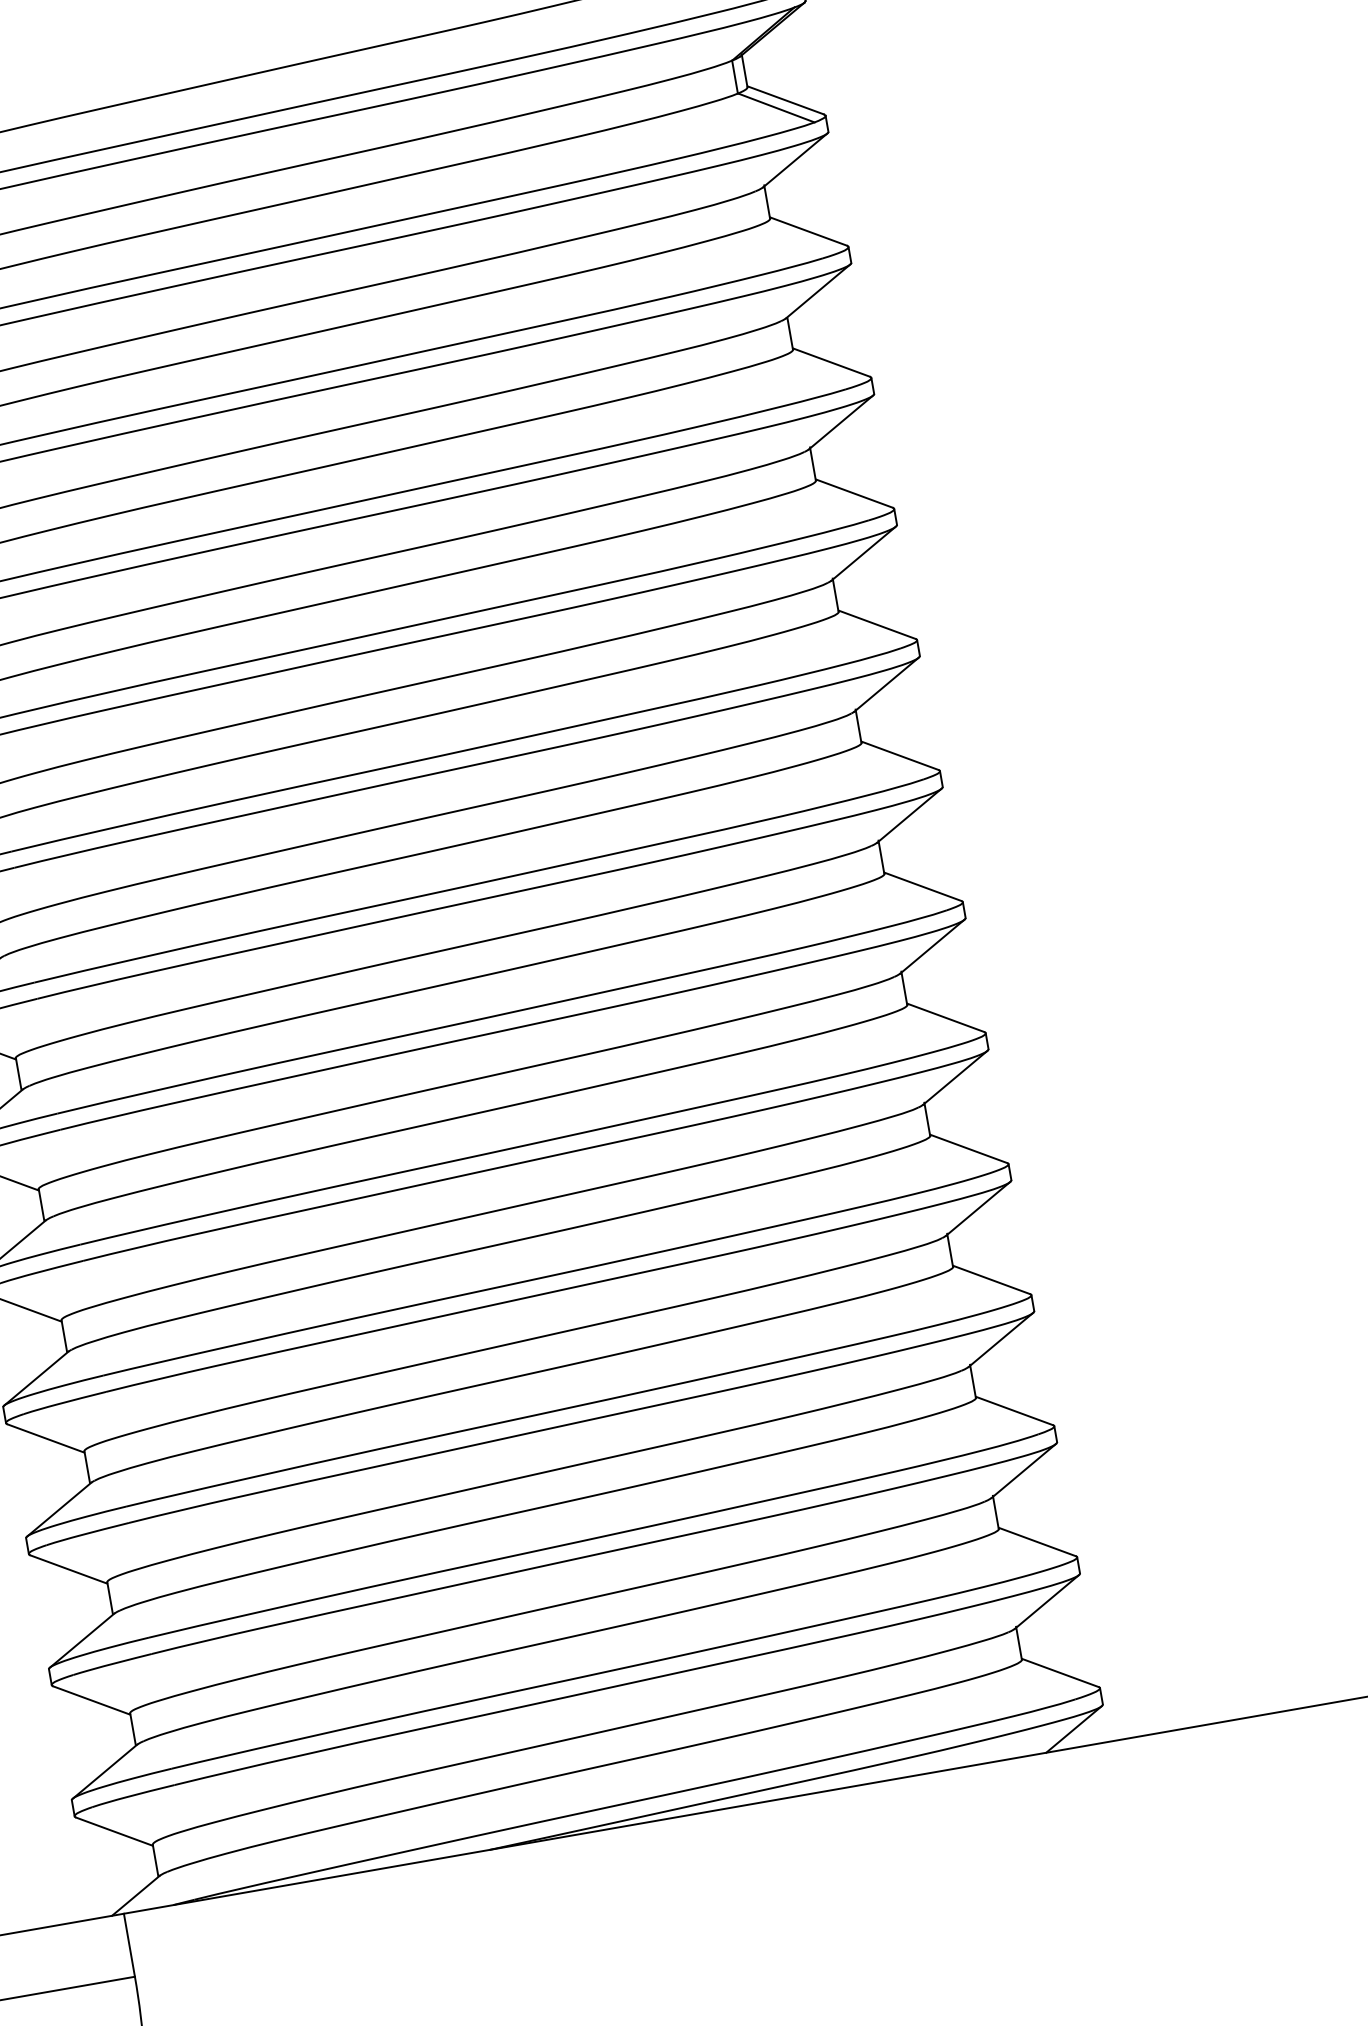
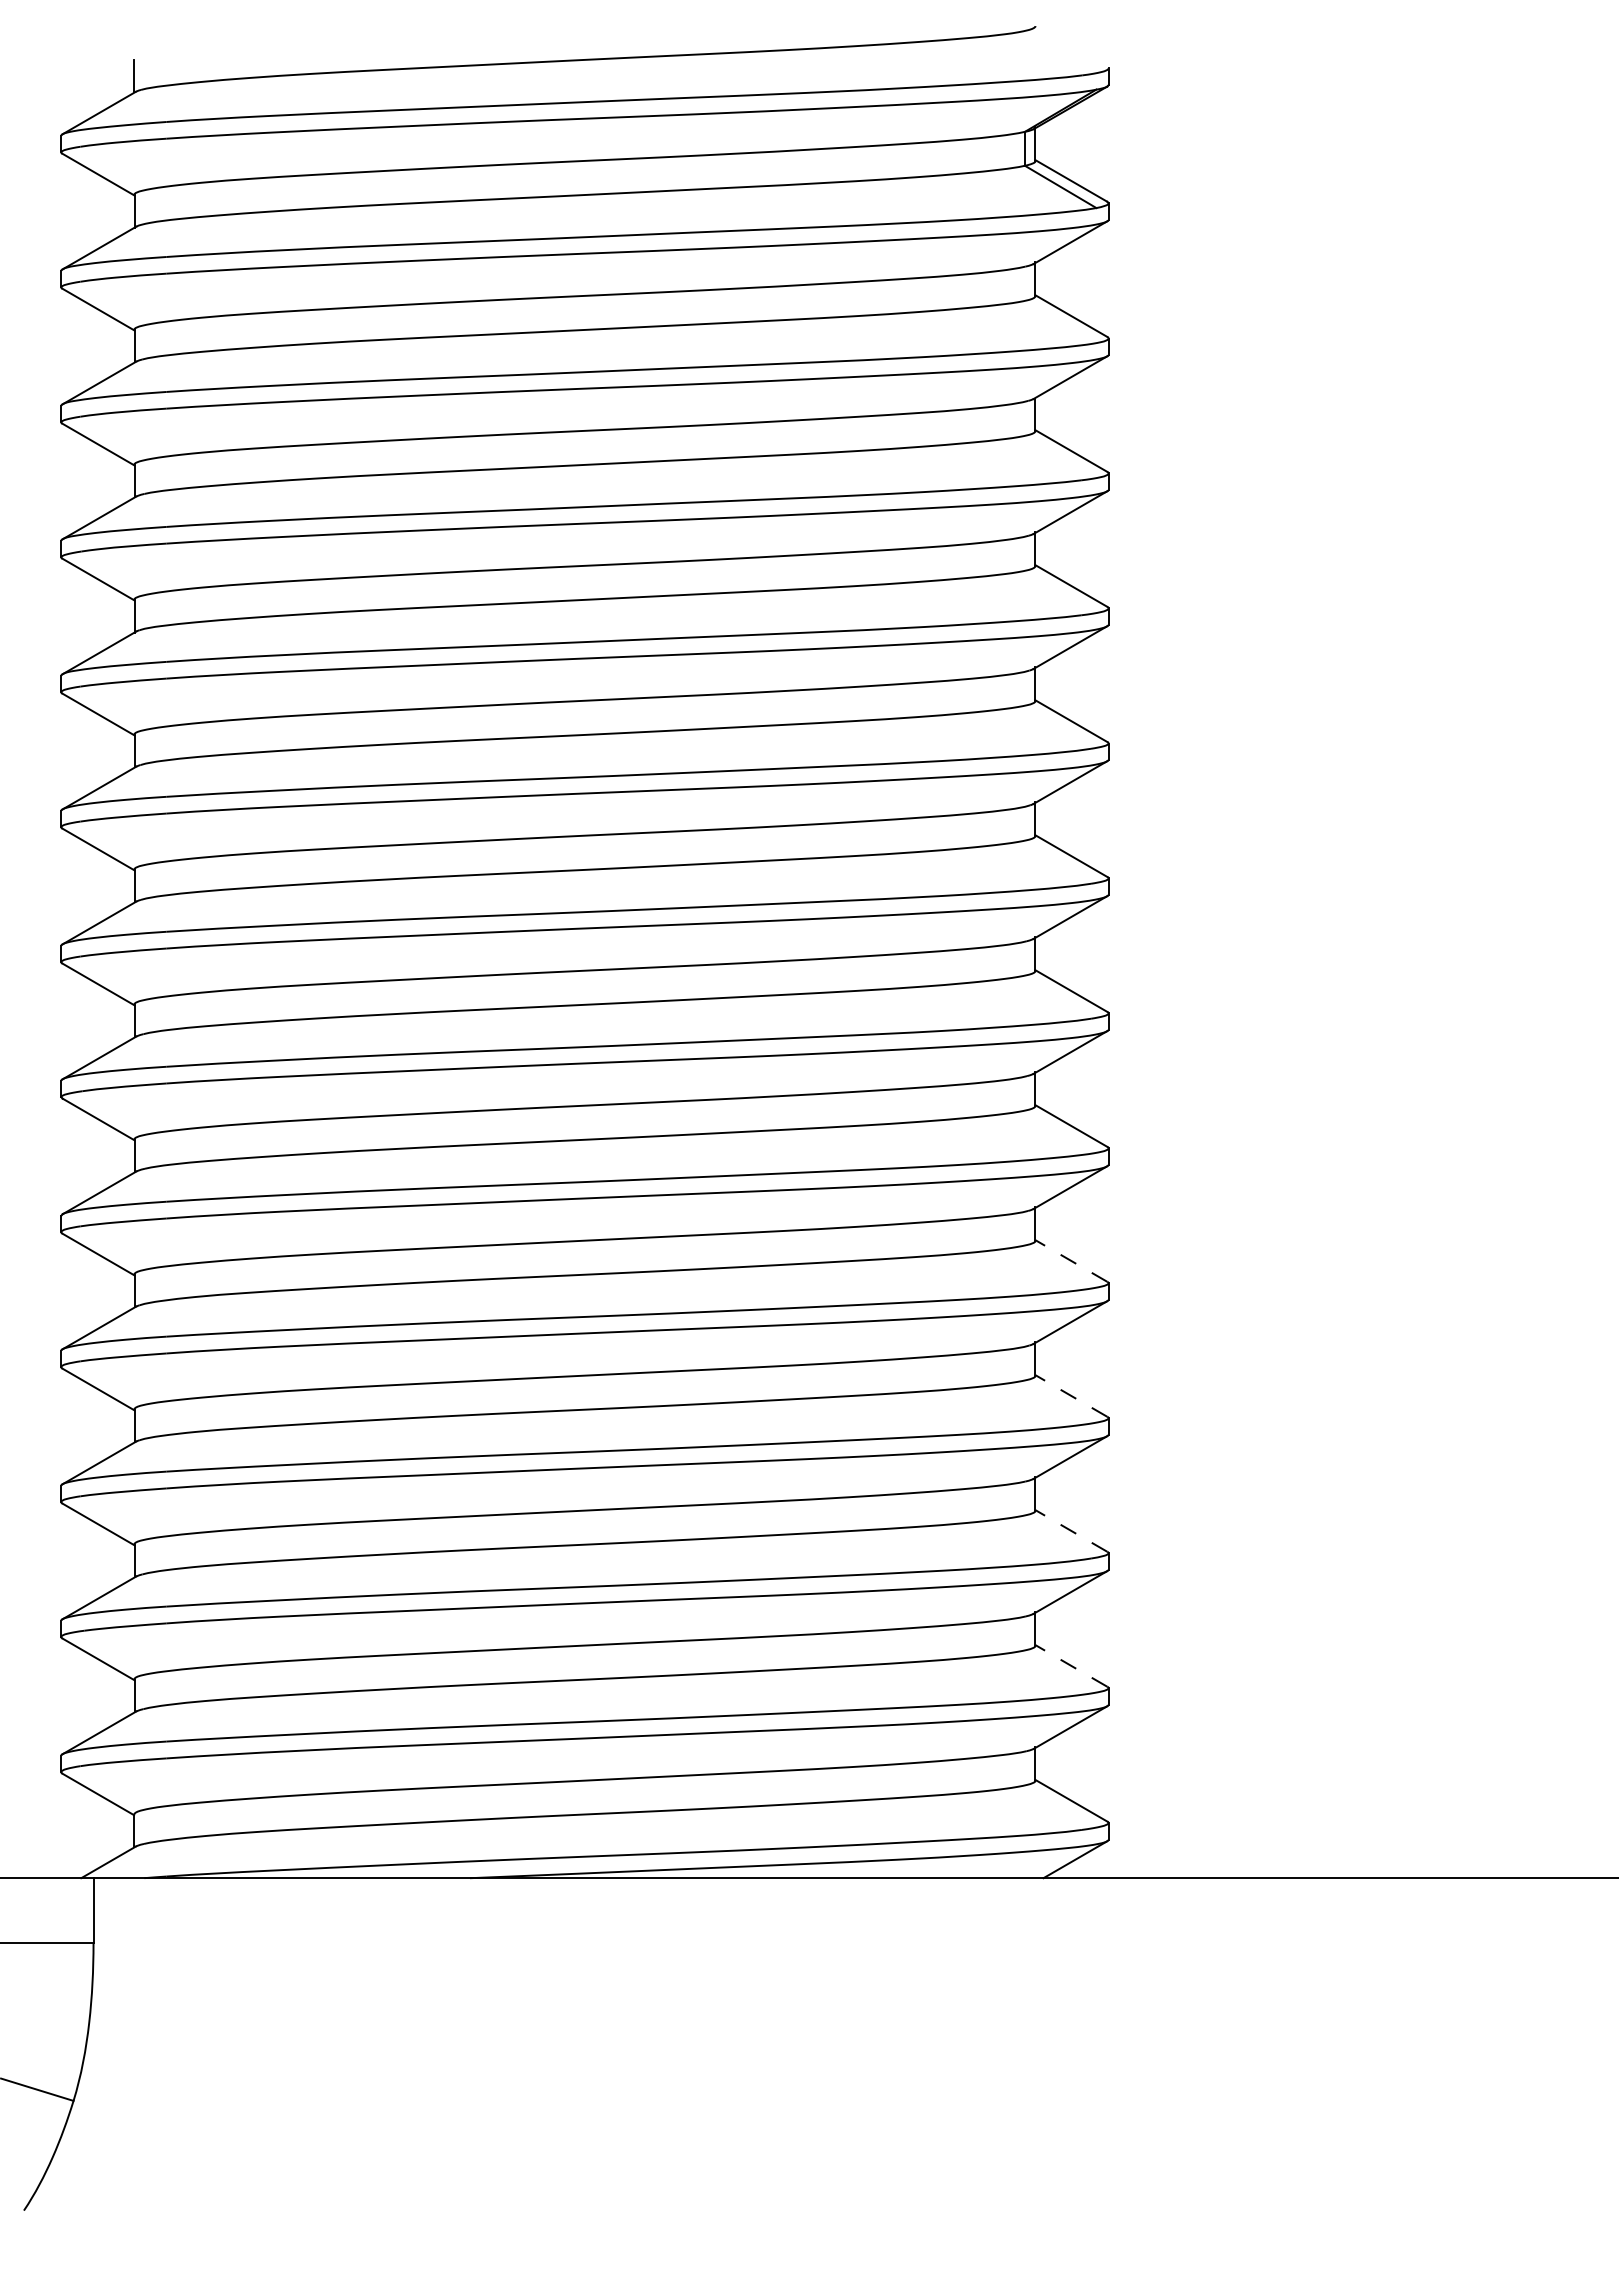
line: (968, 1149) -> (1071, 1261), solid -> dashed
line: (991, 1280) -> (1071, 1396), solid -> dashed
line: (1014, 1410) -> (1071, 1530), solid -> dashed
line: (1037, 1541) -> (1071, 1665), solid -> dashed

